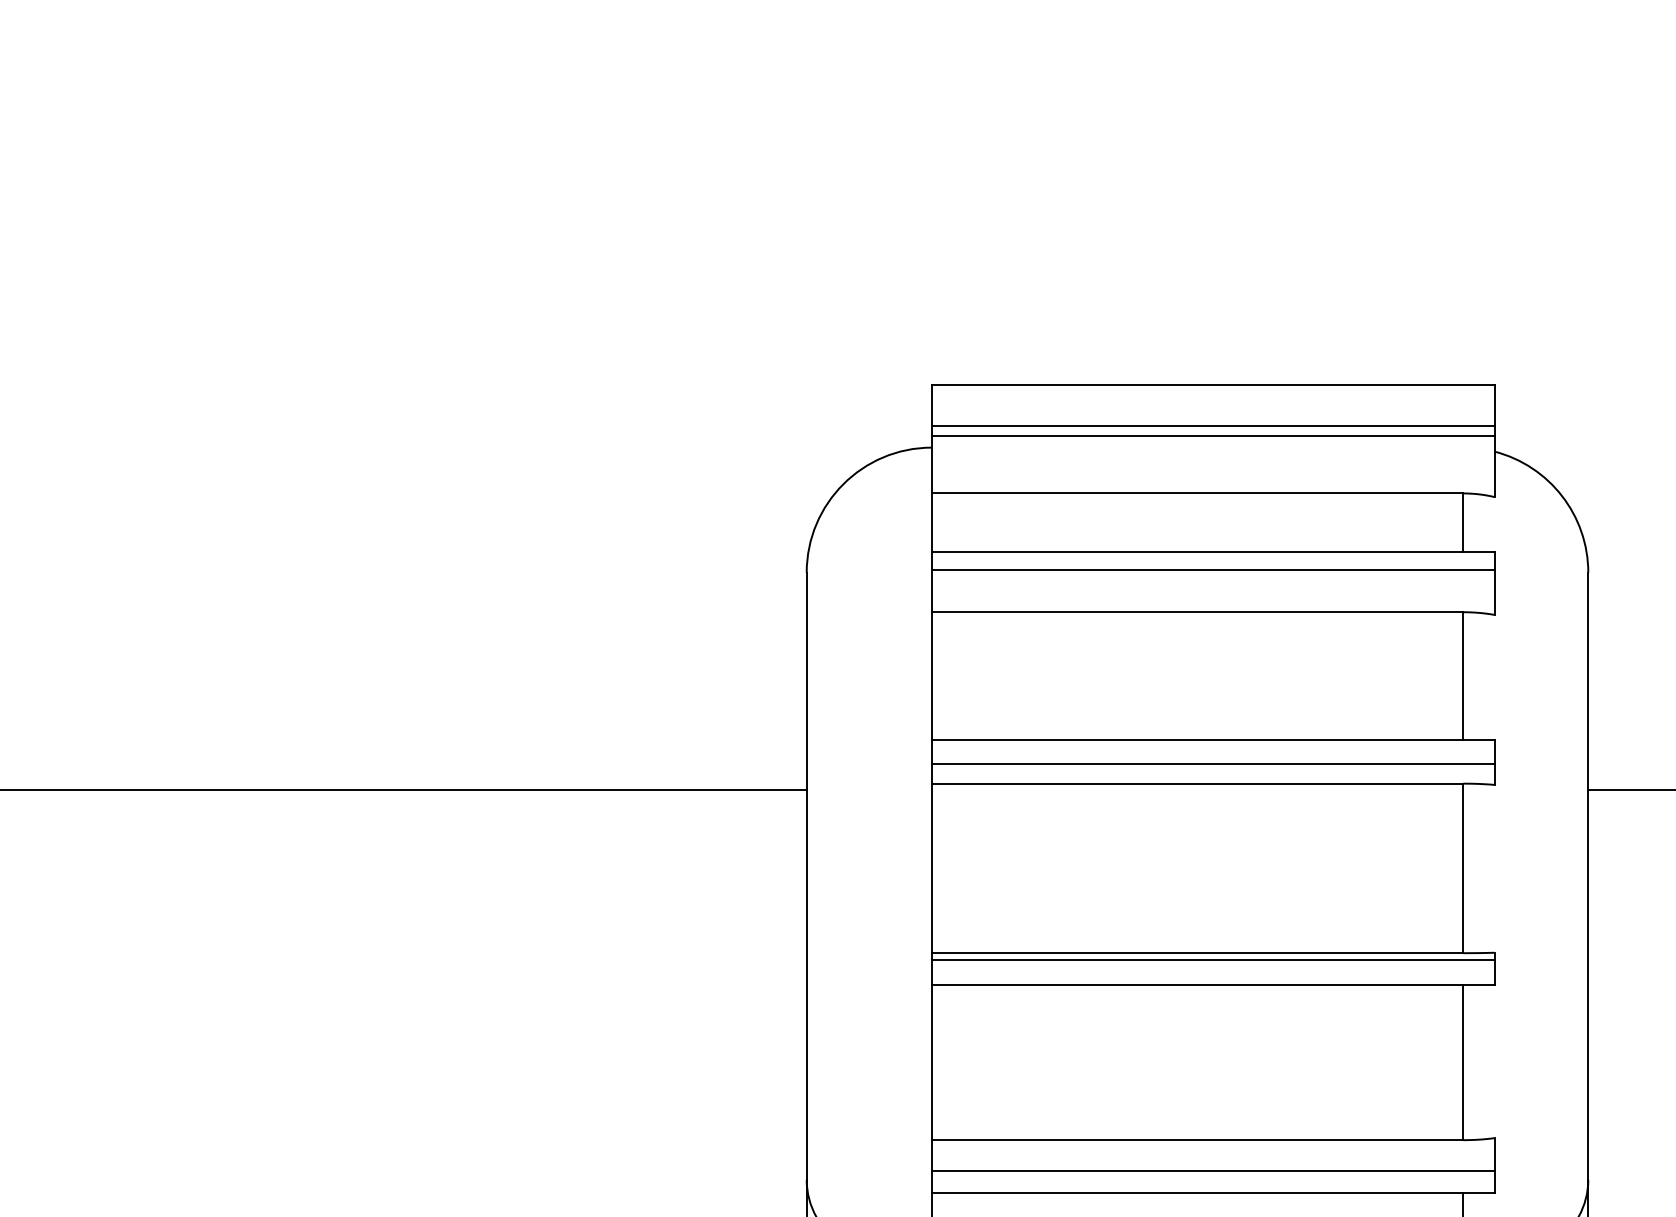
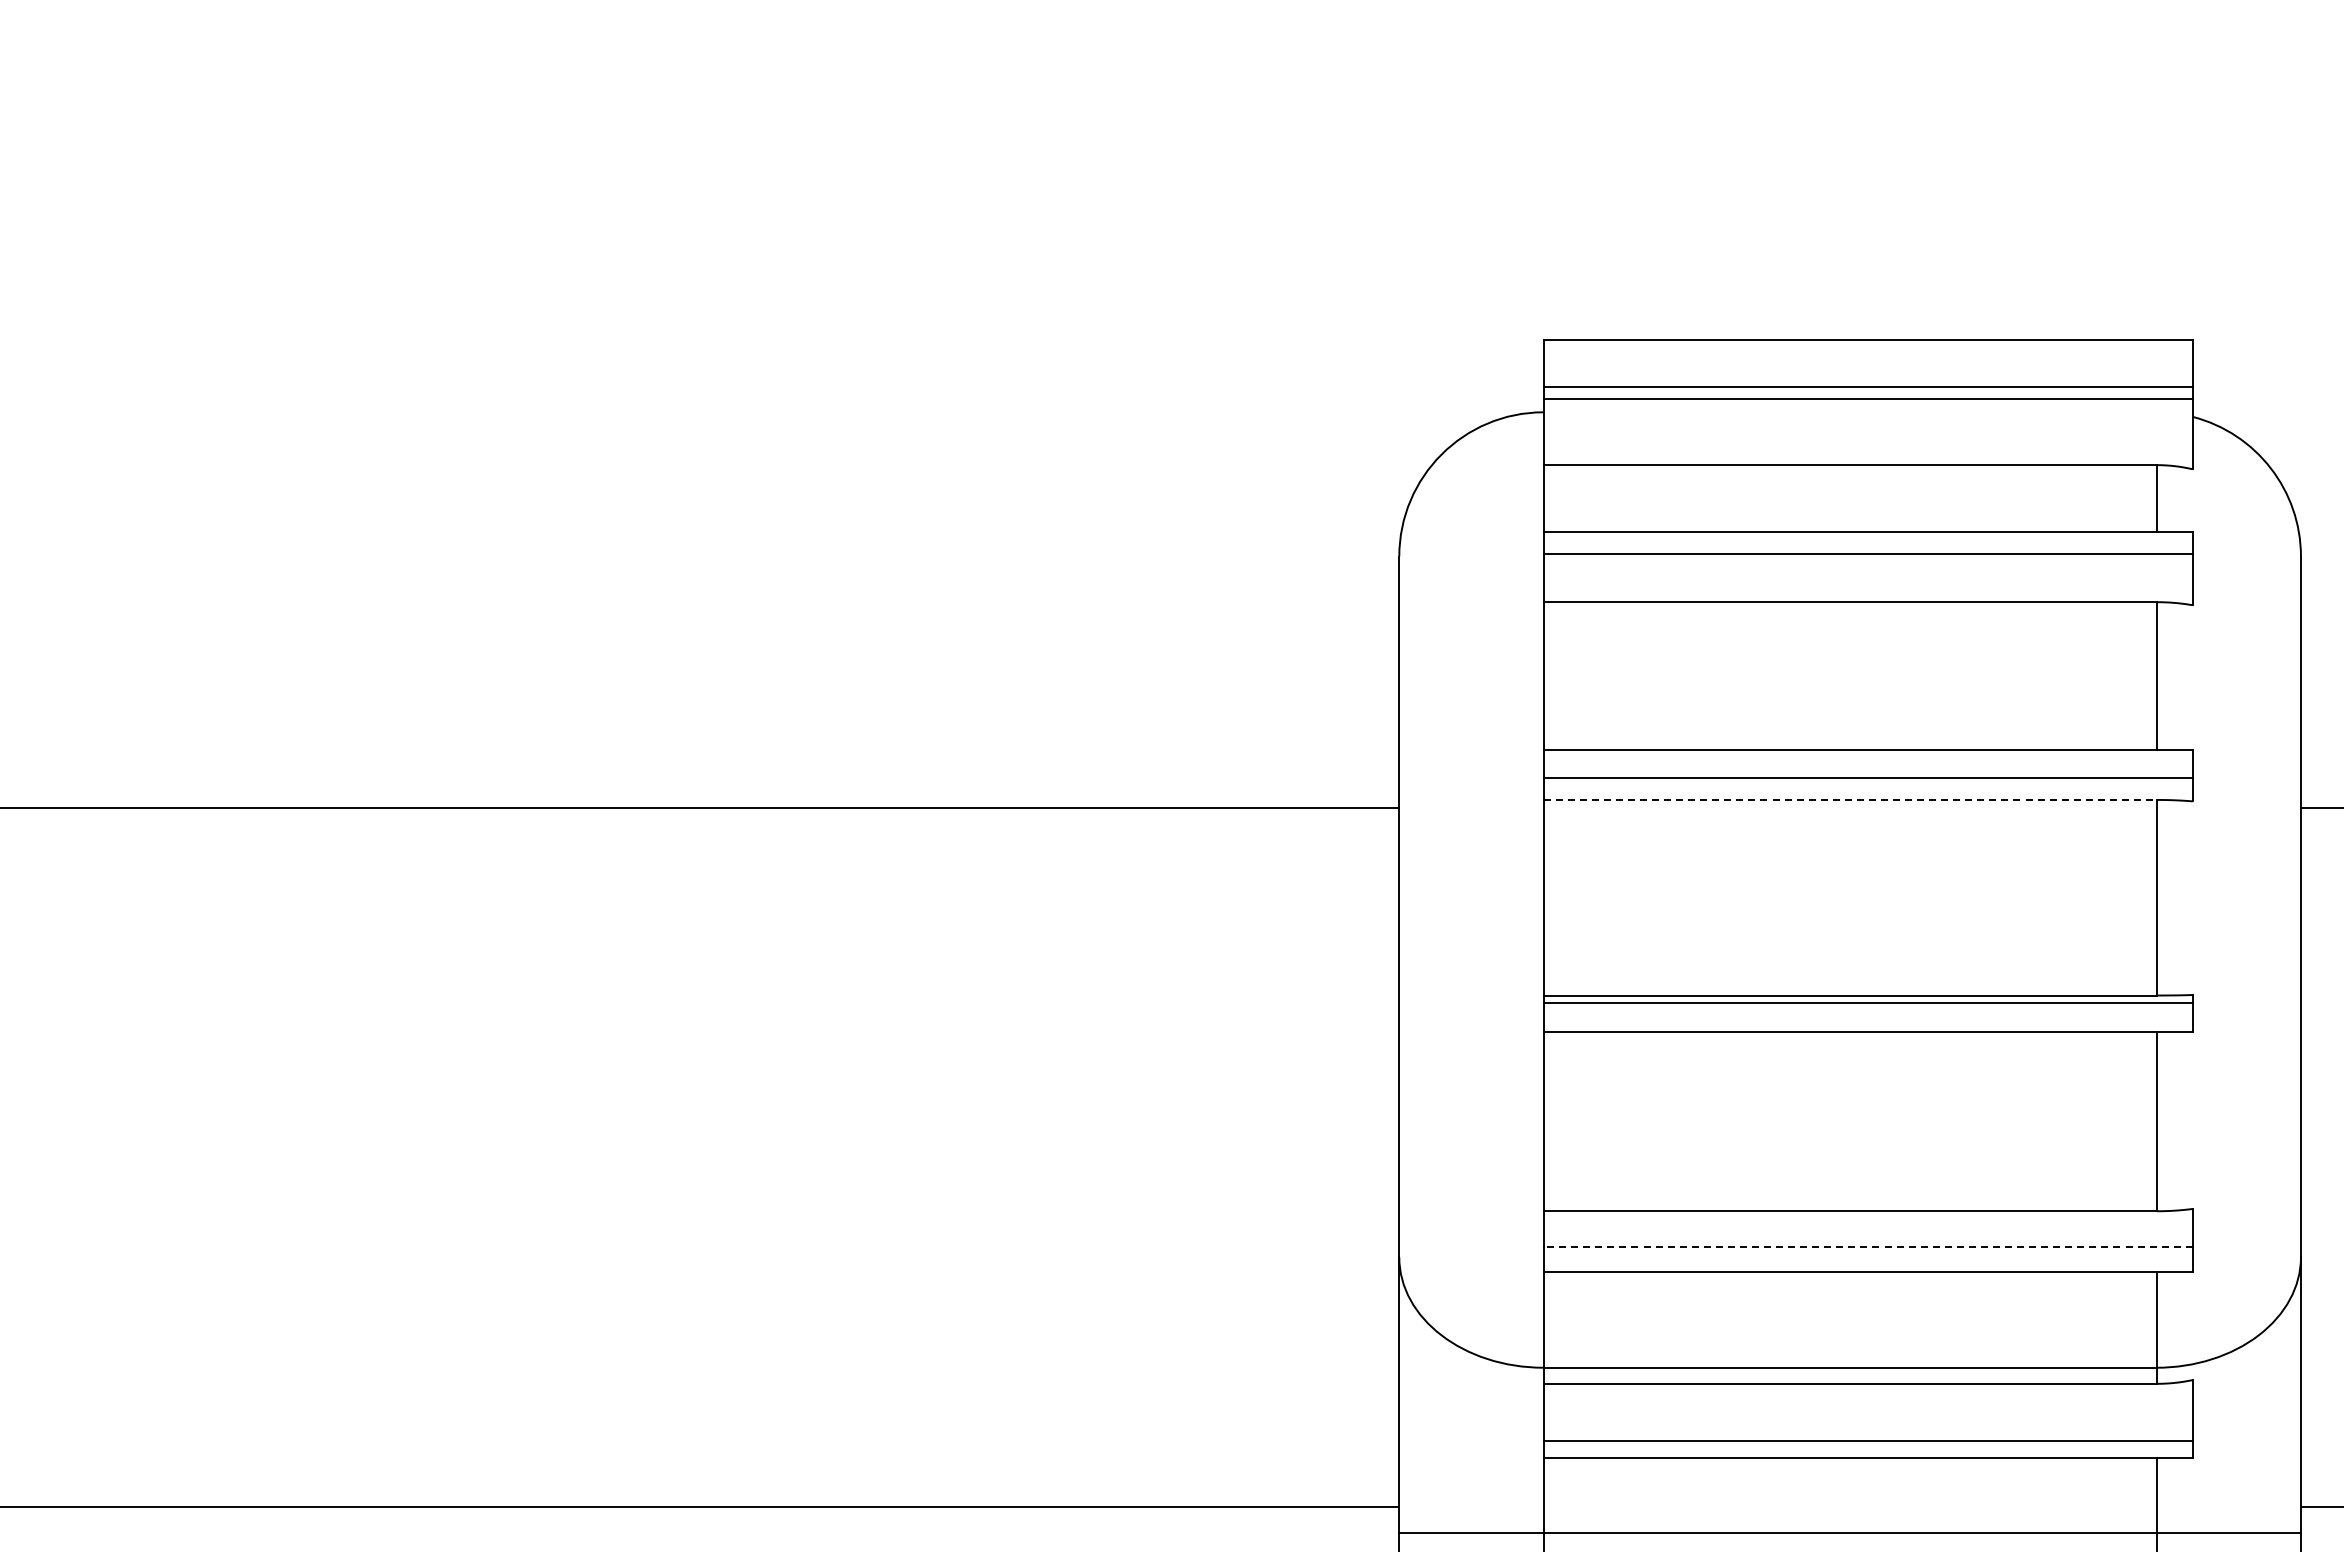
line: (1197, 783) -> (1850, 799), solid -> dashed
line: (1213, 1171) -> (1868, 1247), solid -> dashed

